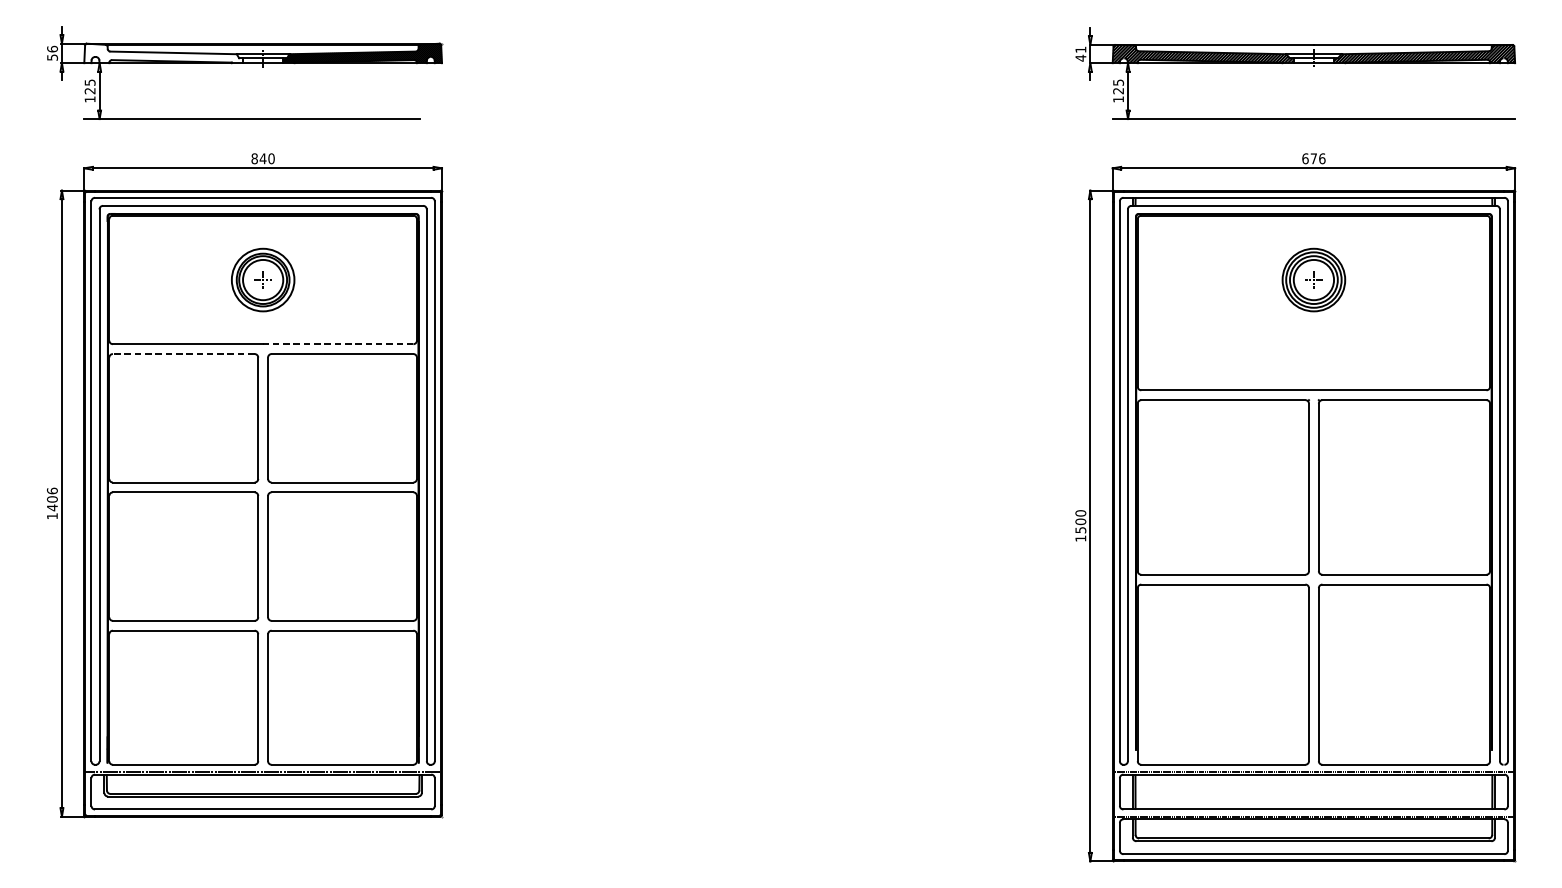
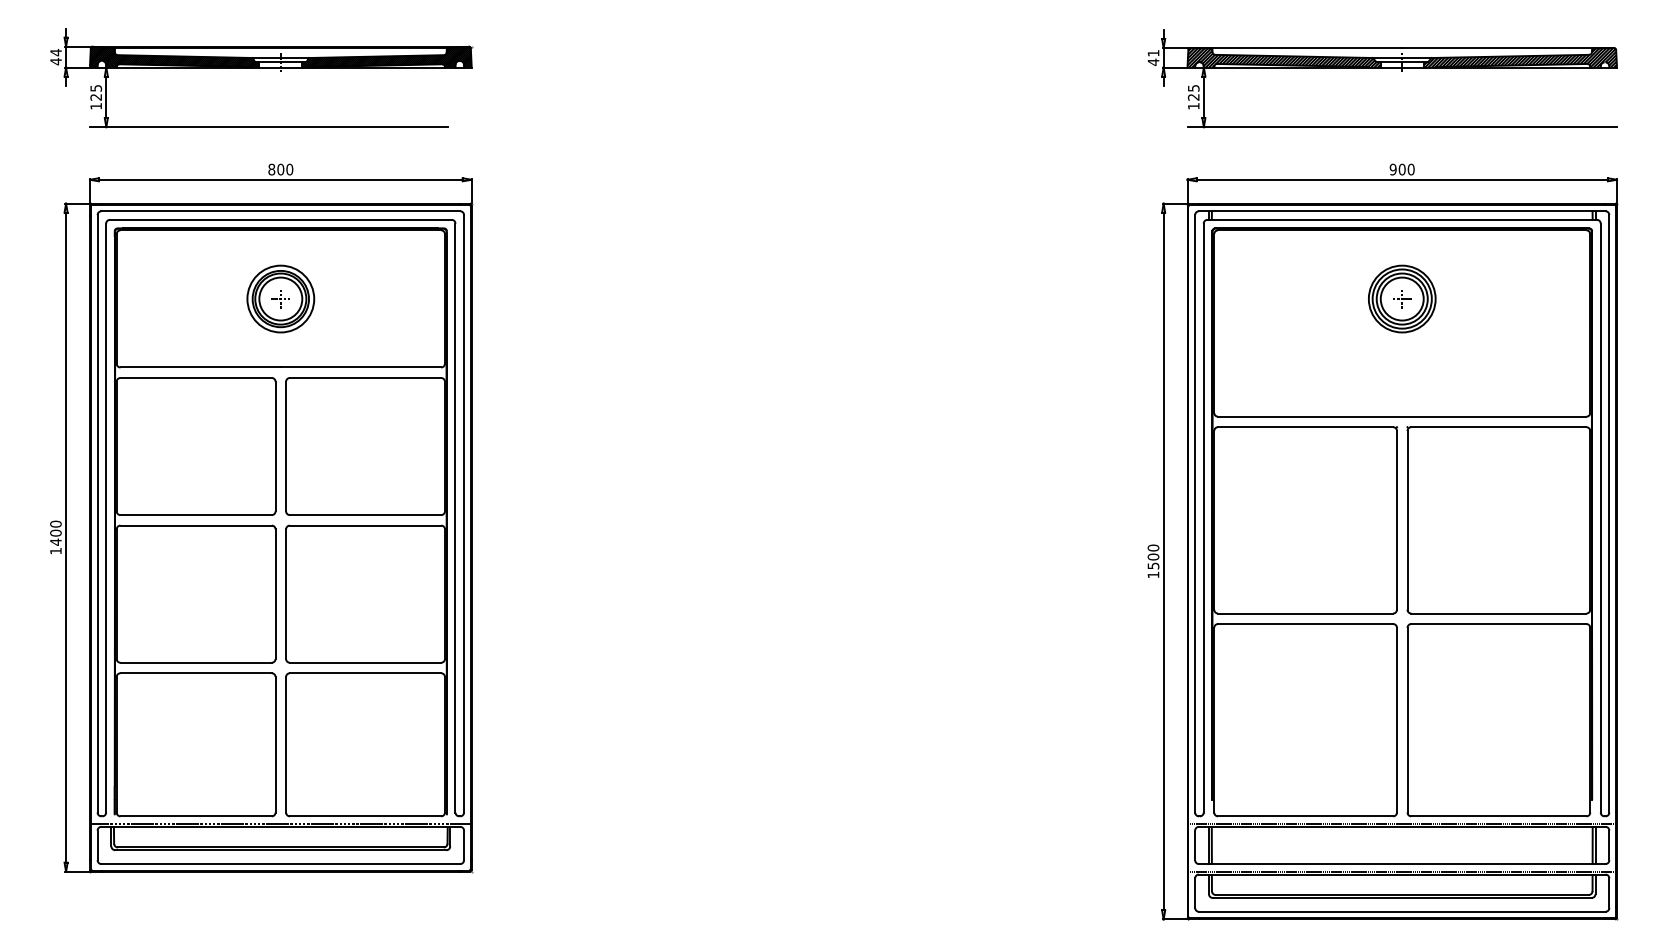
hatch: (163, 52) -> (174, 56), added
text: (52, 53) -> (55, 57), 56 -> 44
text: (262, 158) -> (280, 169), 840 -> 800
text: (1313, 158) -> (1401, 169), 676 -> 900
line: (337, 344) -> (360, 367), dashed -> solid
line: (184, 353) -> (196, 377), dashed -> solid
text: (52, 490) -> (55, 523), 1406 -> 1400

